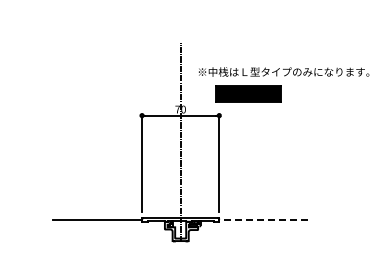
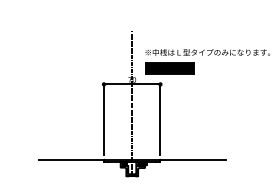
part: (248, 93) -> (170, 68), moved
line: (263, 219) -> (192, 160), dashed -> solid

